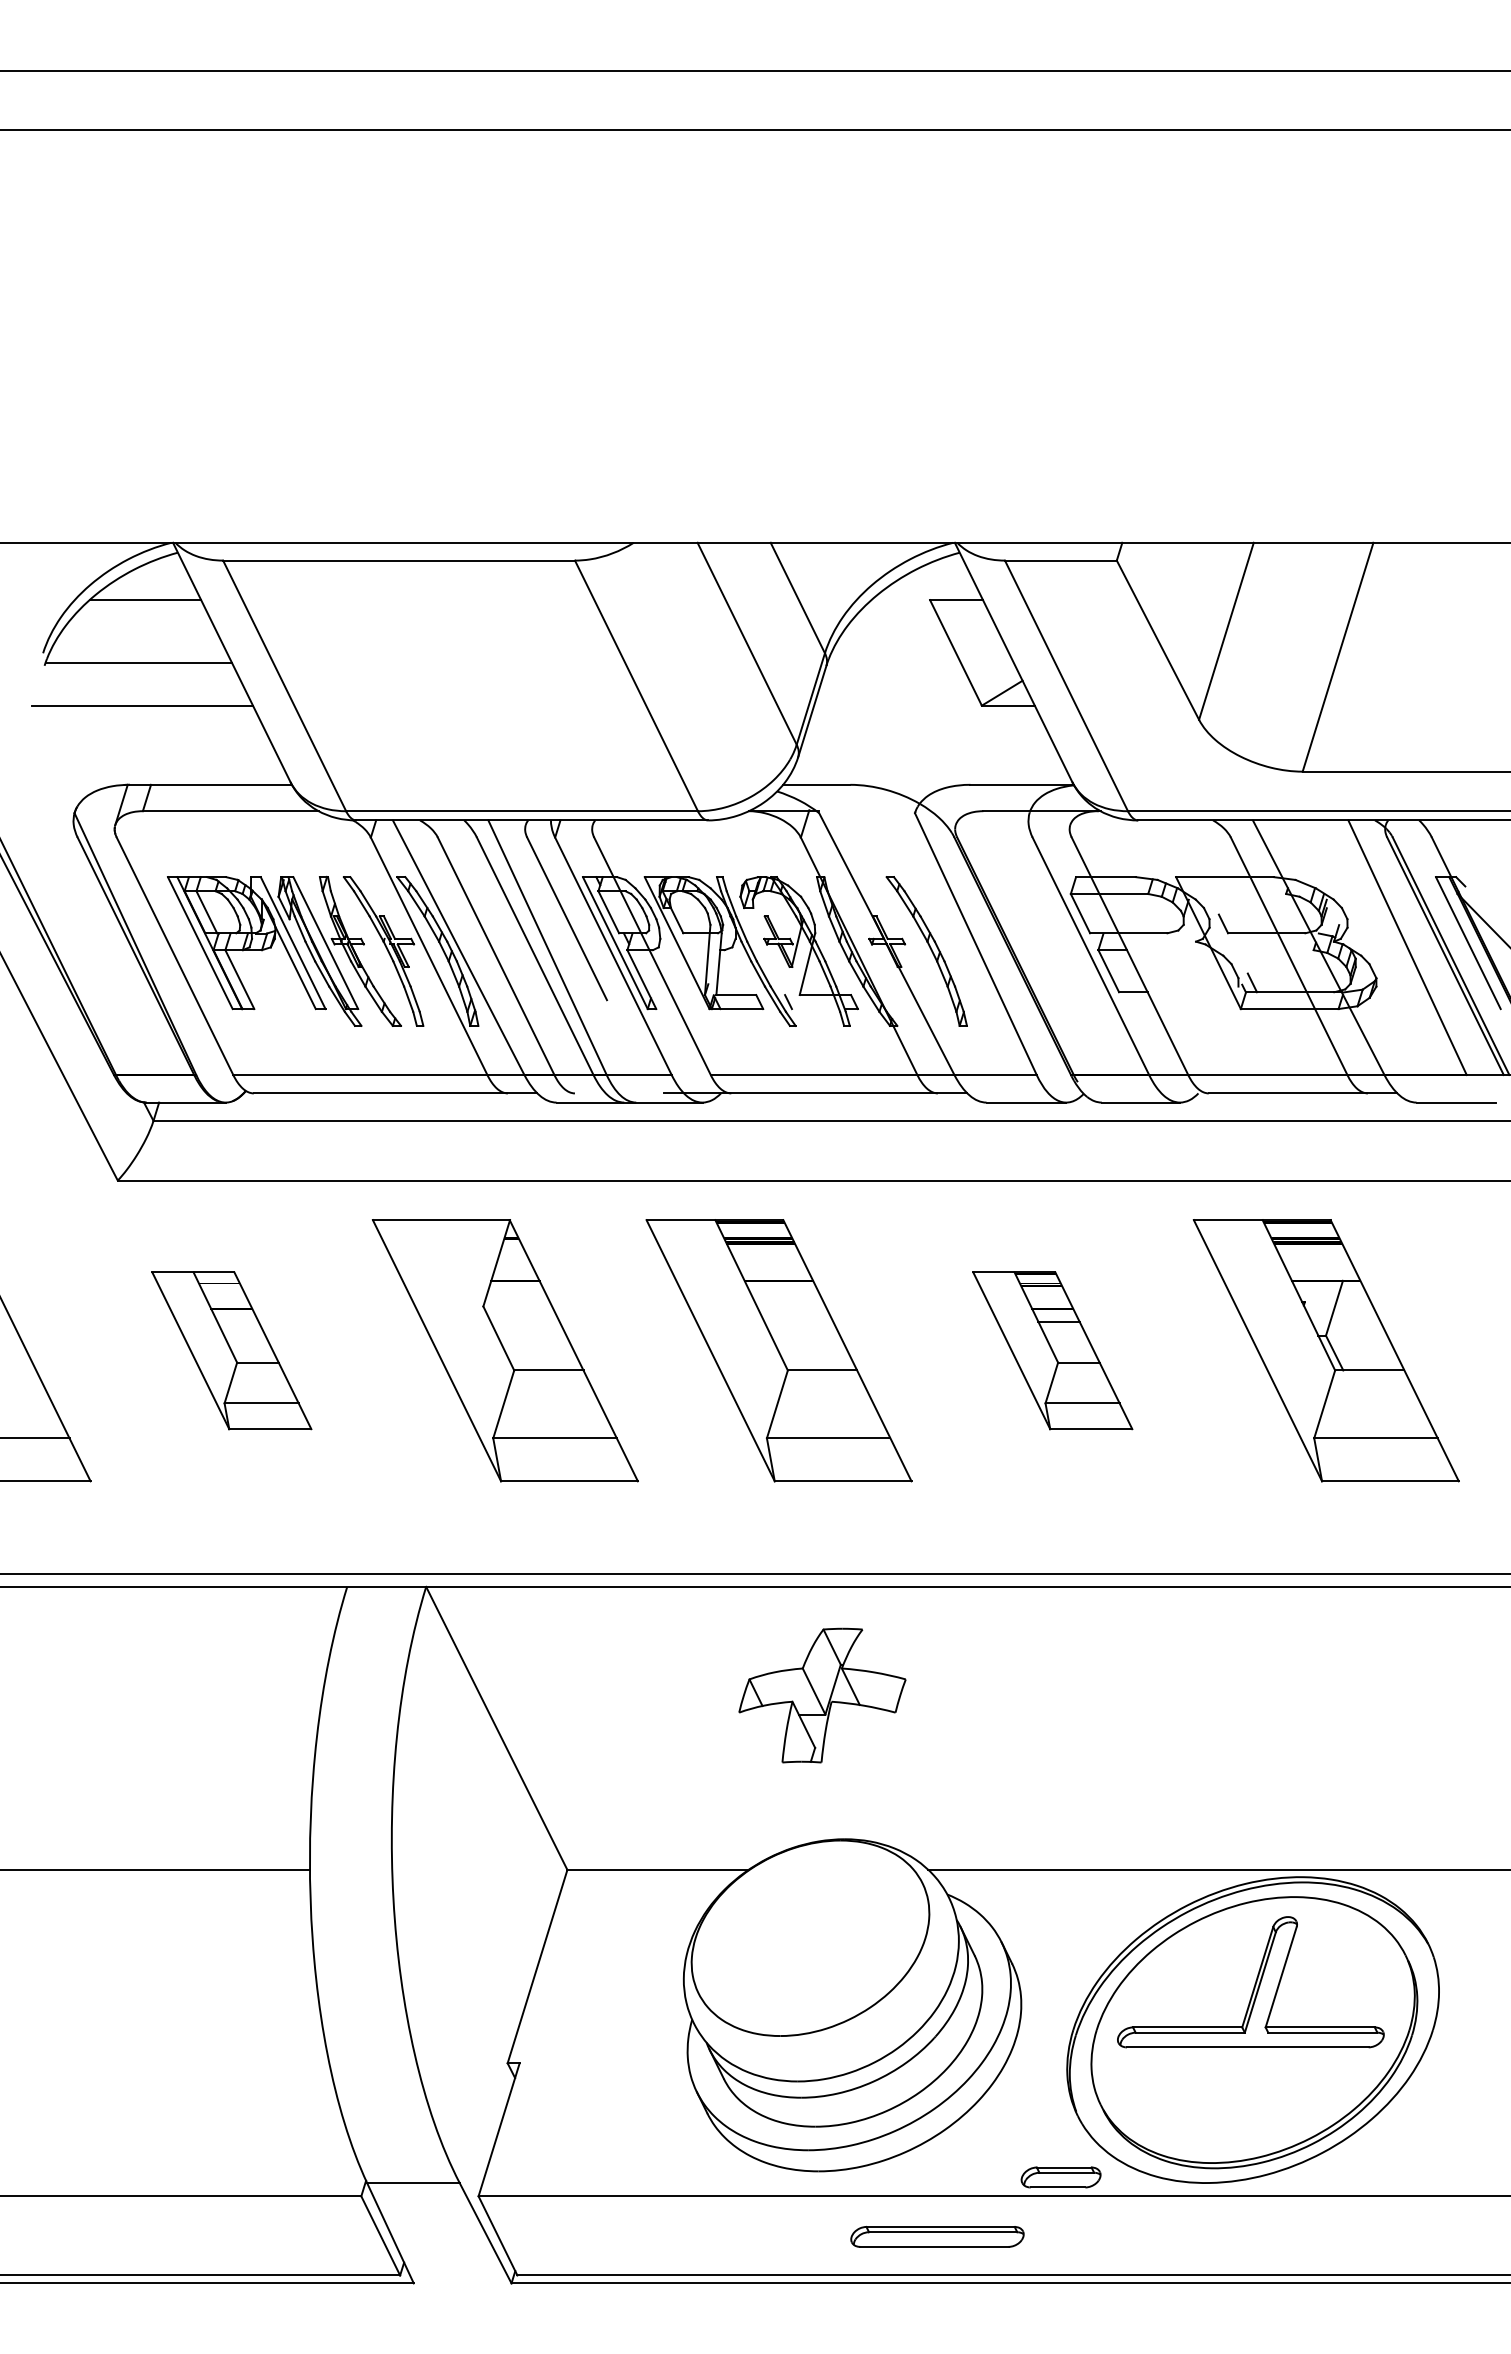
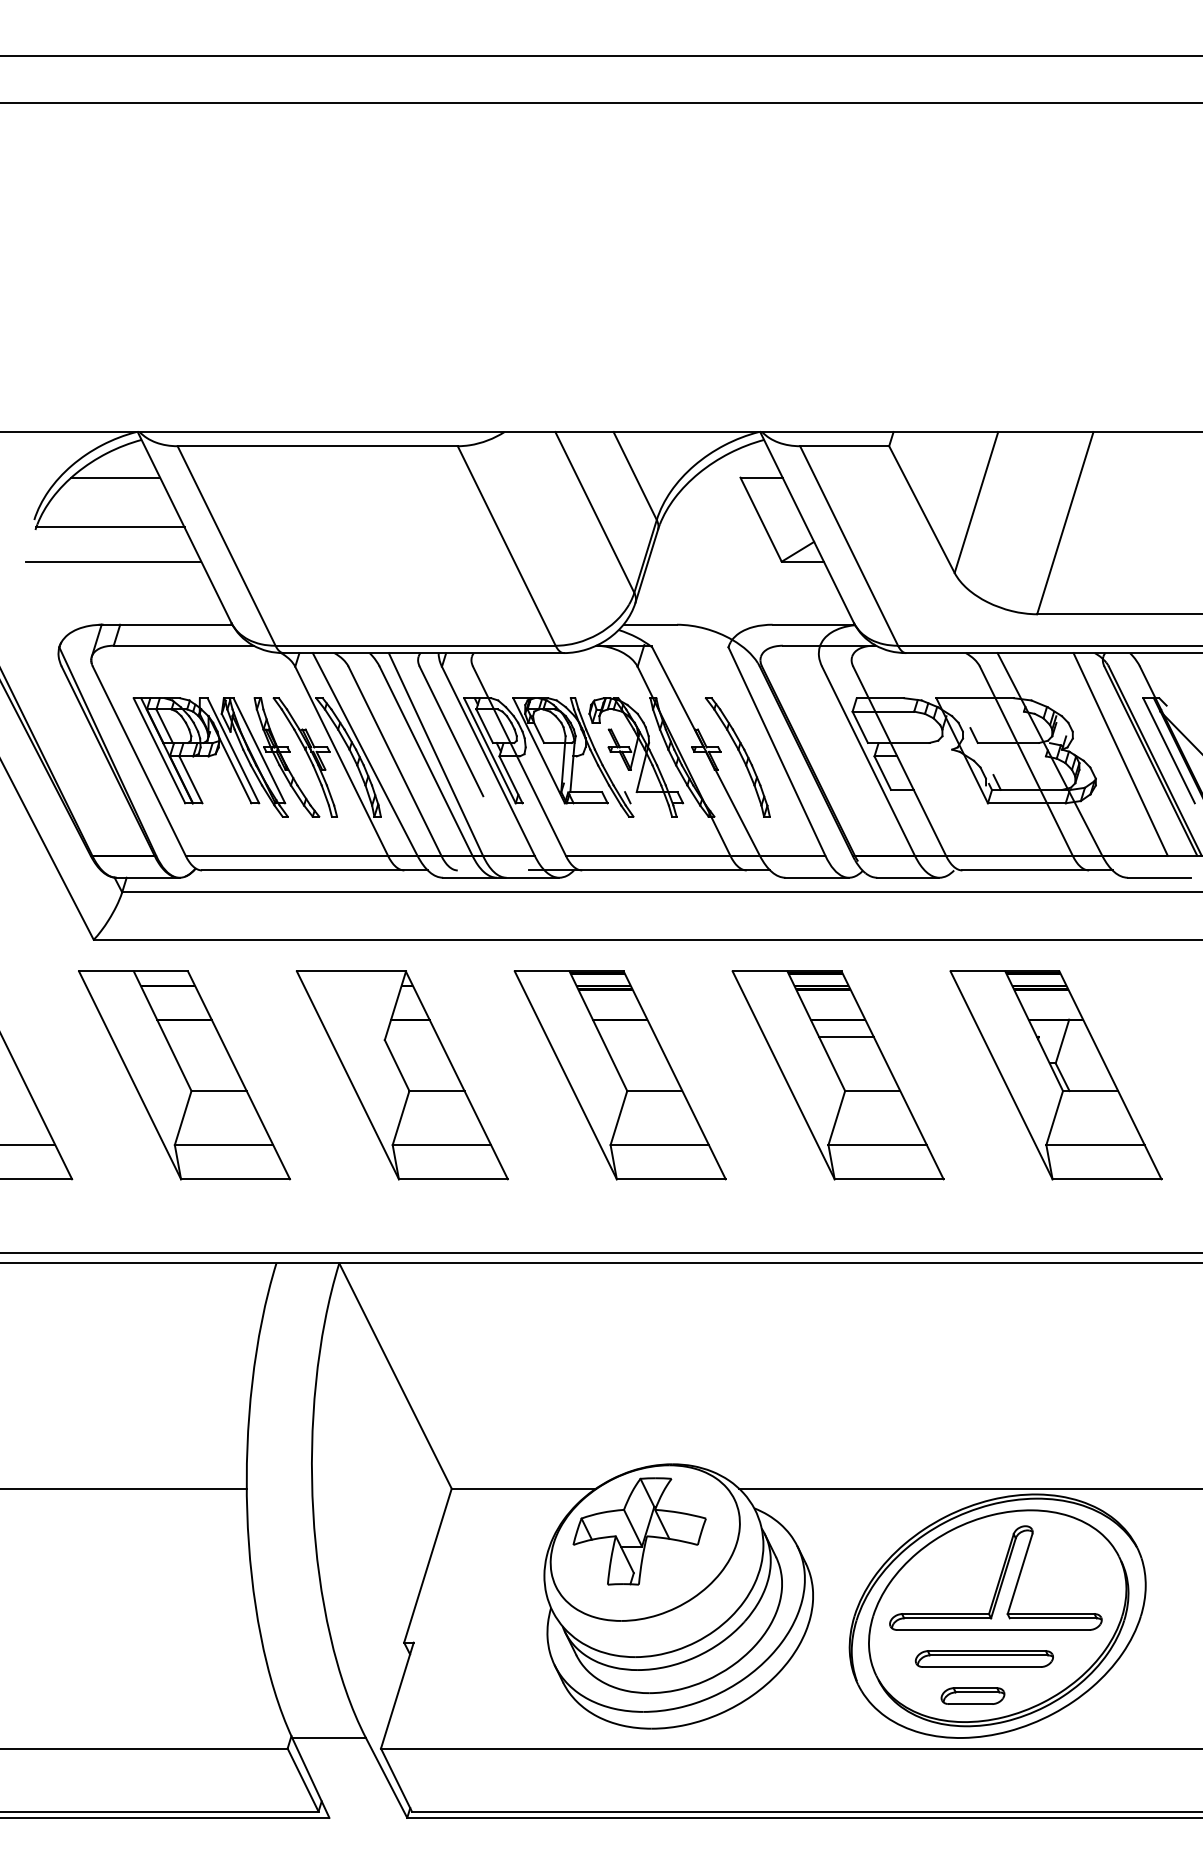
part: (231, 1350) -> (184, 1075), size x1.67
part: (1052, 1350) -> (837, 1075), size x1.67
part: (822, 1695) -> (639, 1531), moved
part: (1060, 2177) -> (972, 1696), moved
part: (937, 2236) -> (984, 1658), moved

